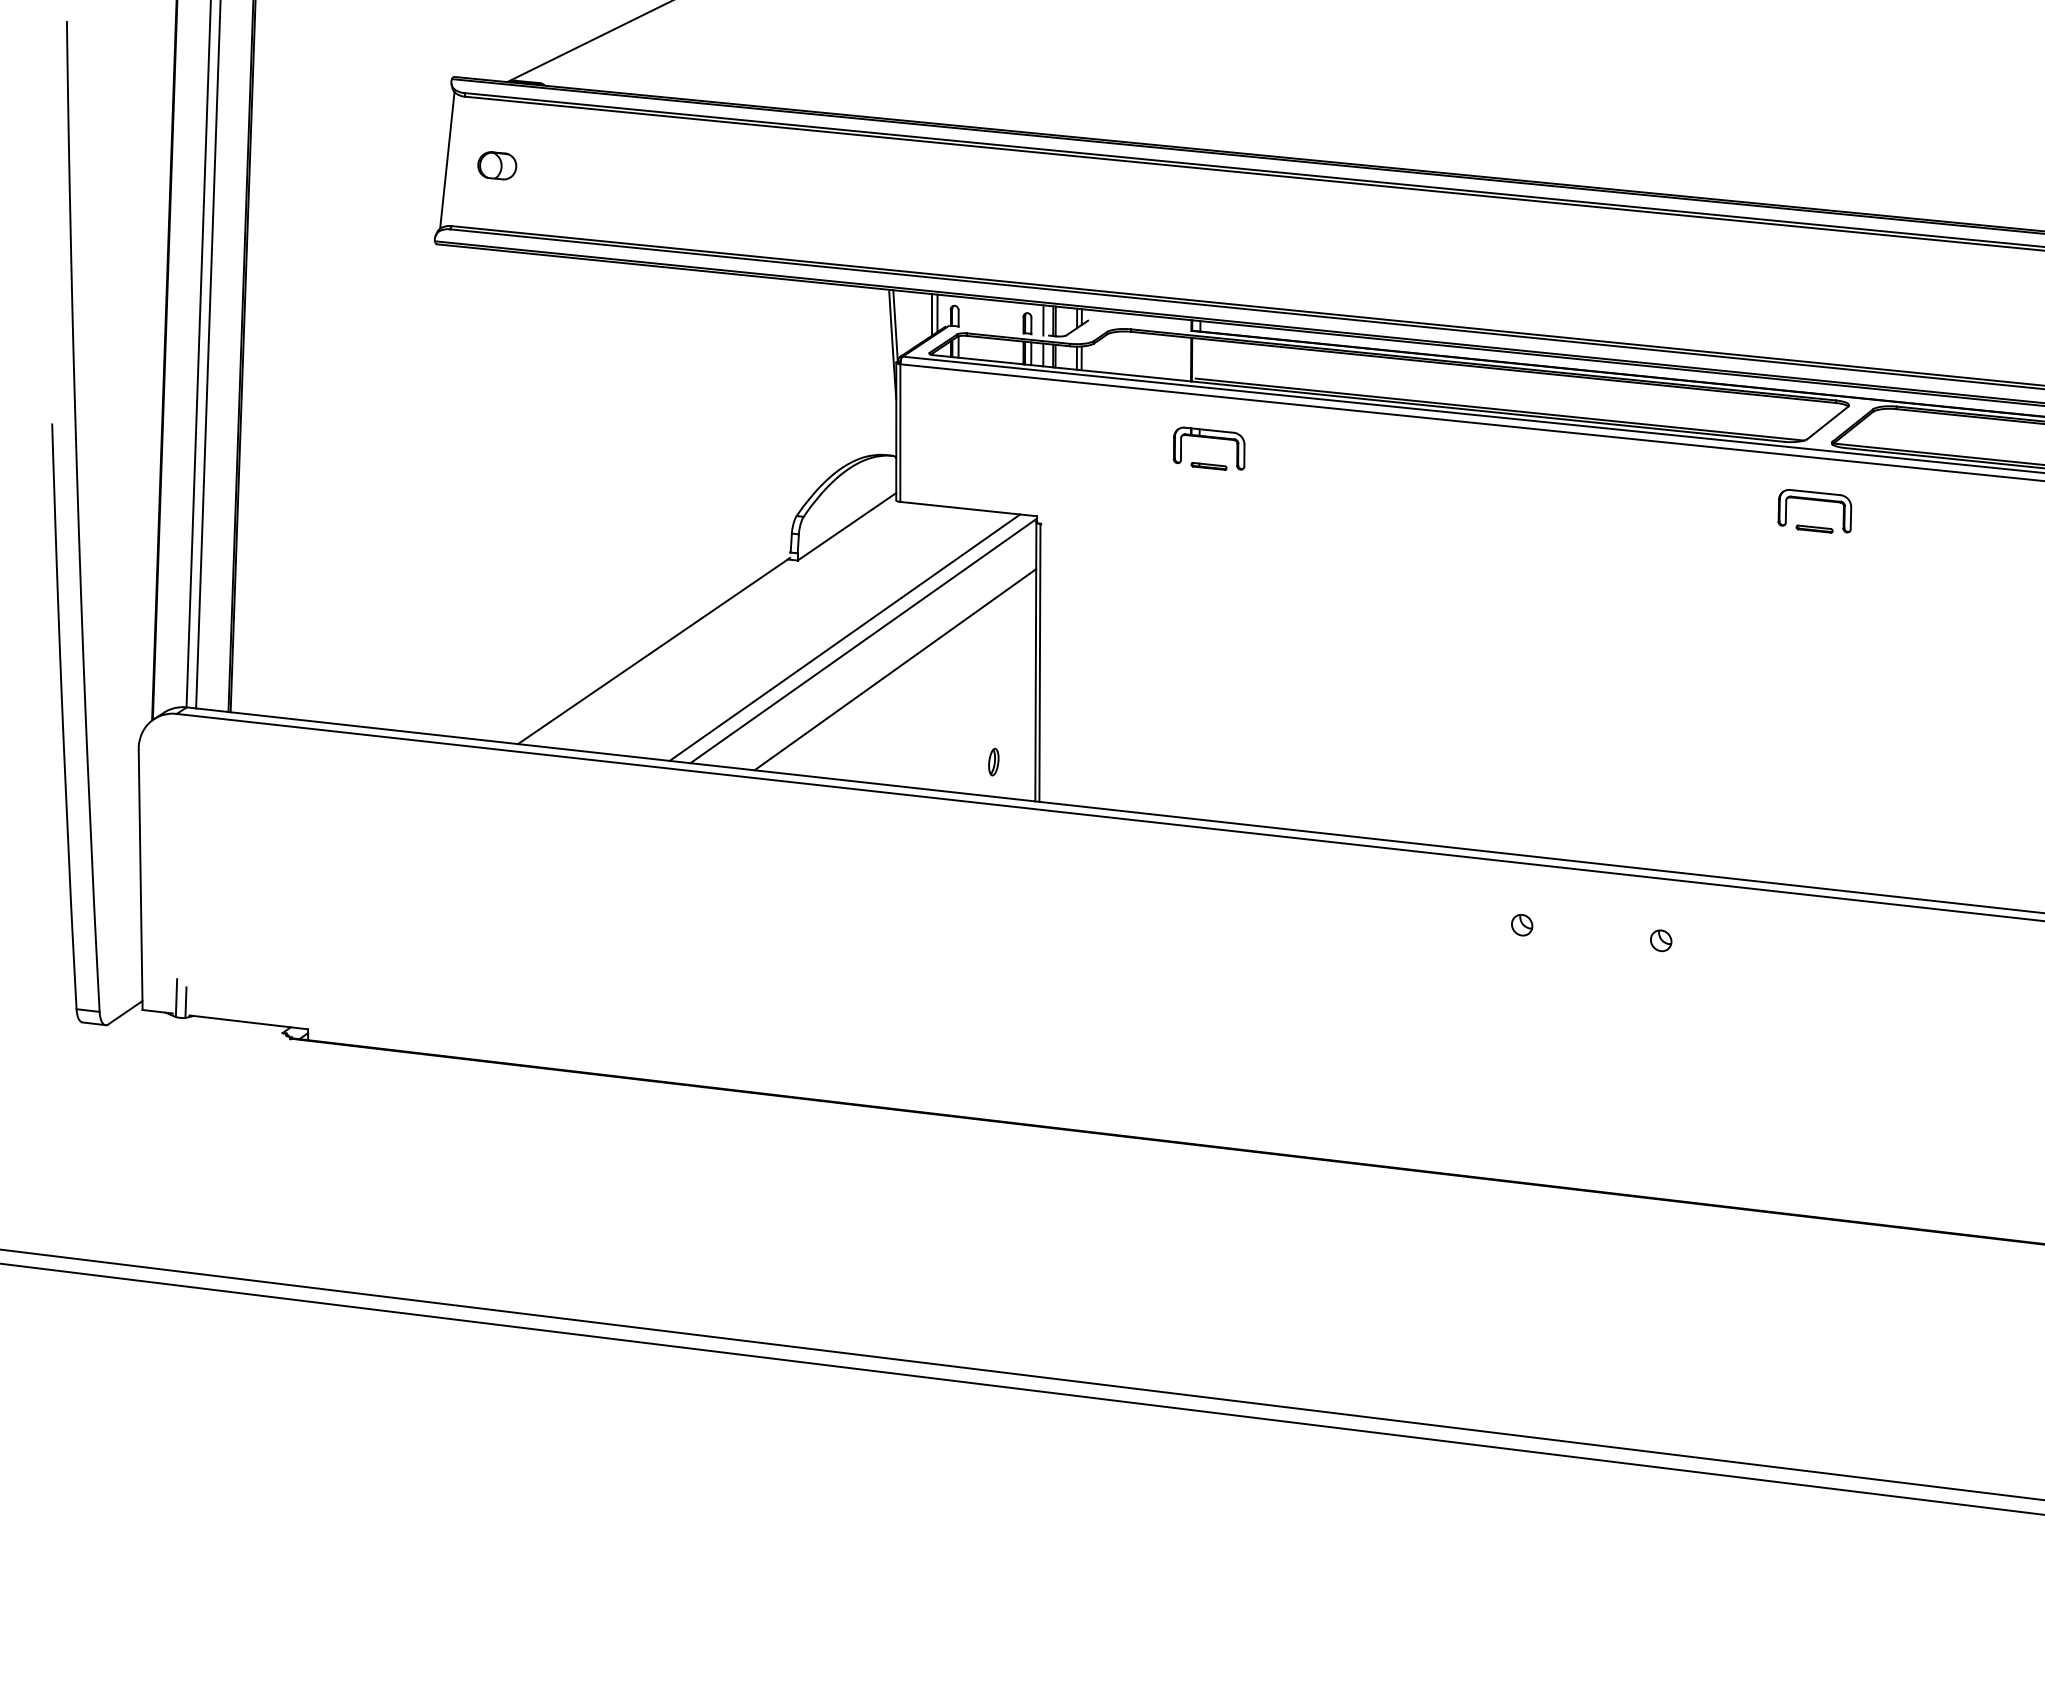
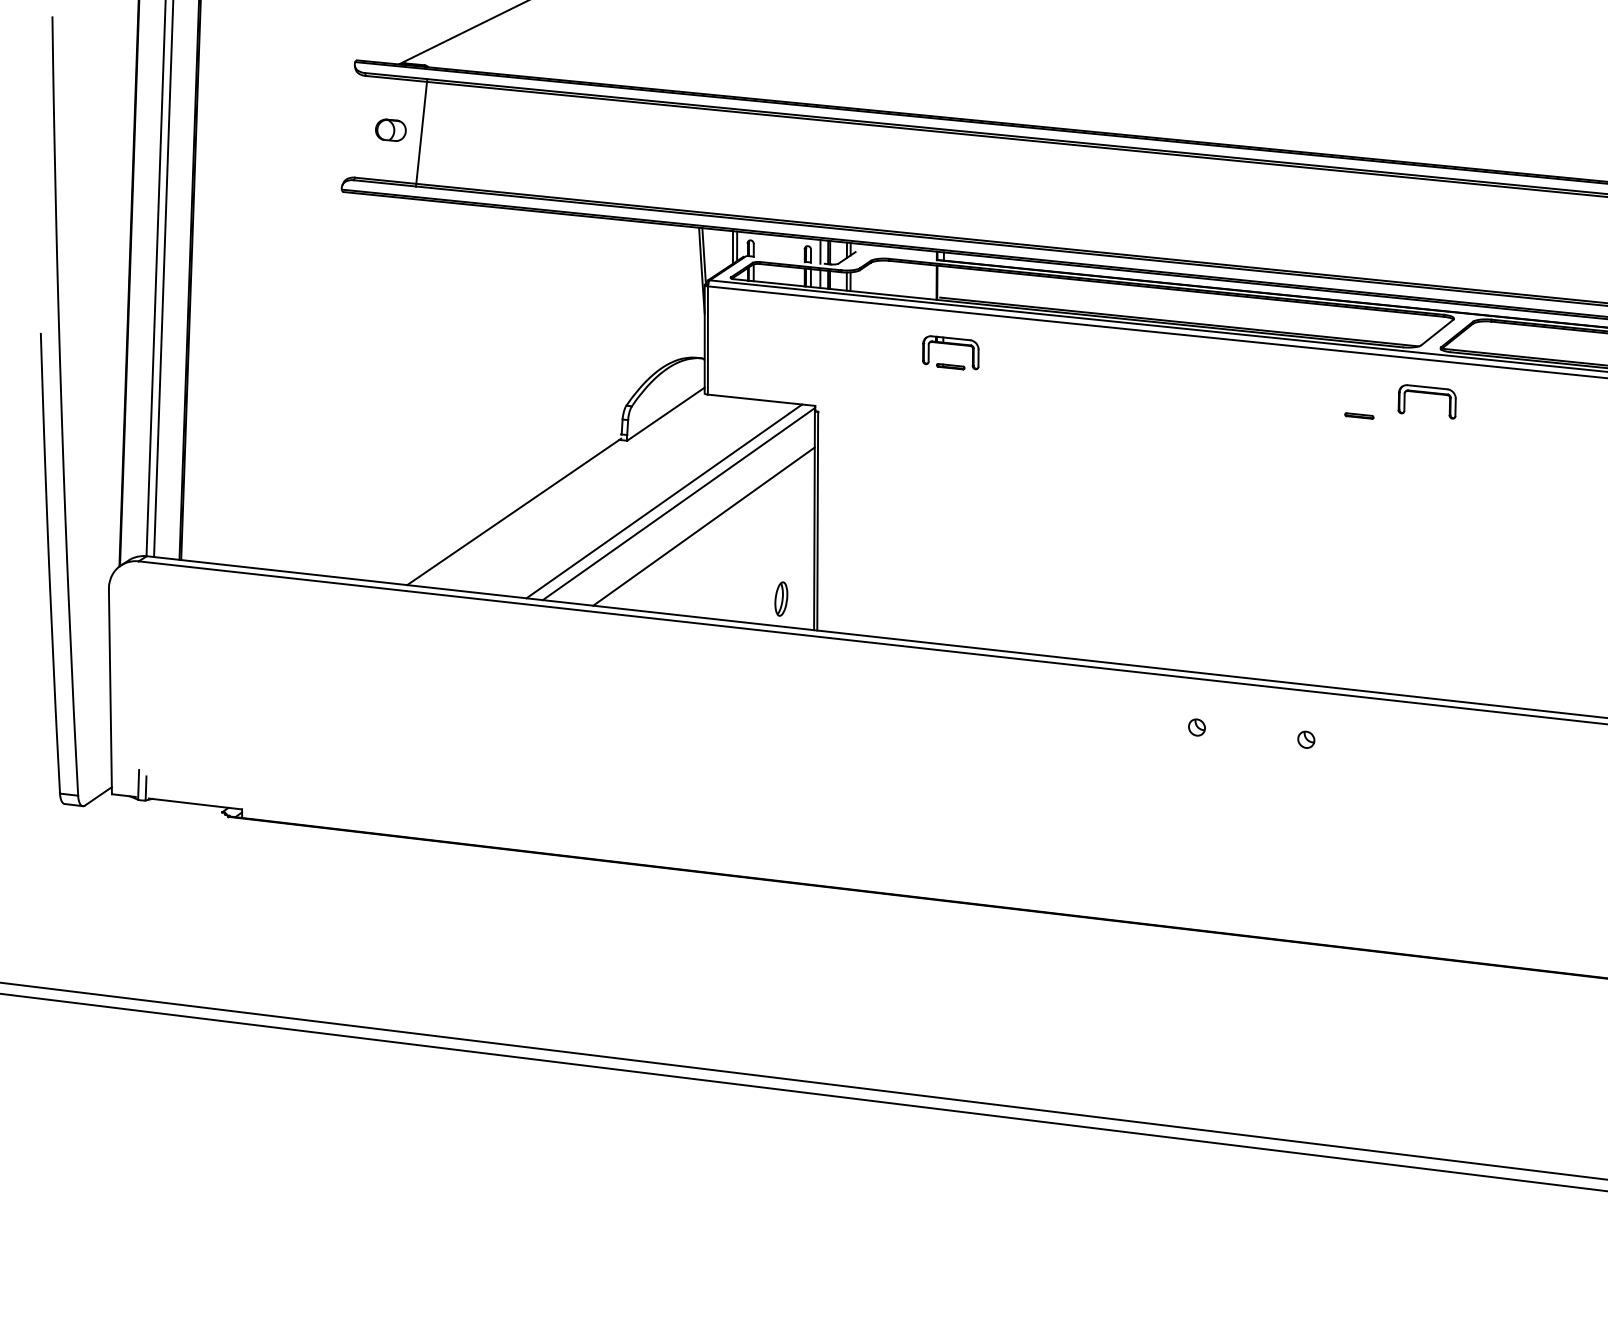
line: (447, 160) -> (421, 133), moved
part: (1814, 528) -> (1359, 415), moved
part: (993, 762) -> (781, 599), size x1.6

